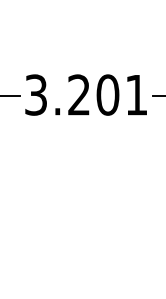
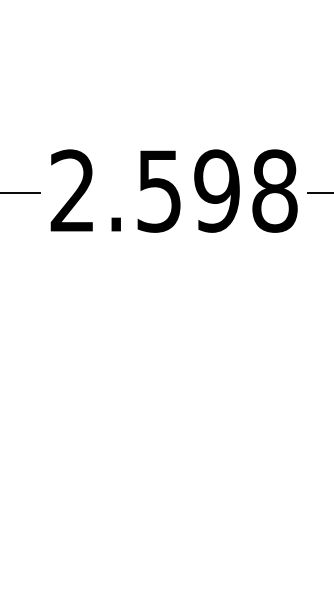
text: (86, 94) -> (174, 189), 3.201 -> 2.598

